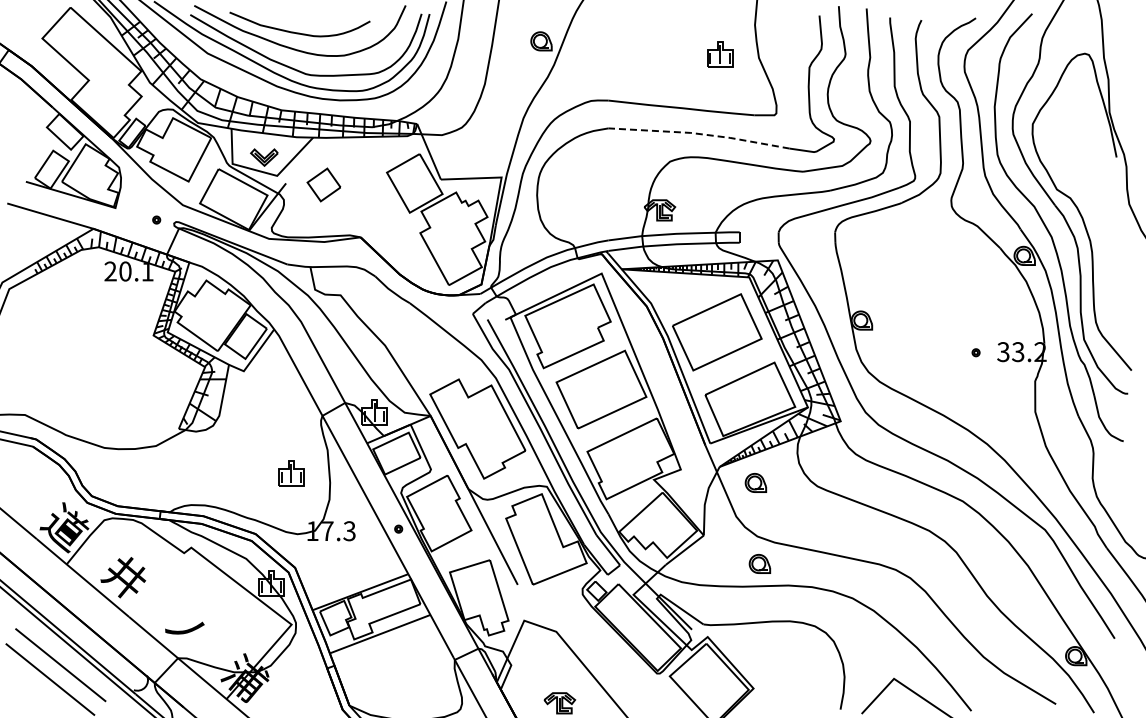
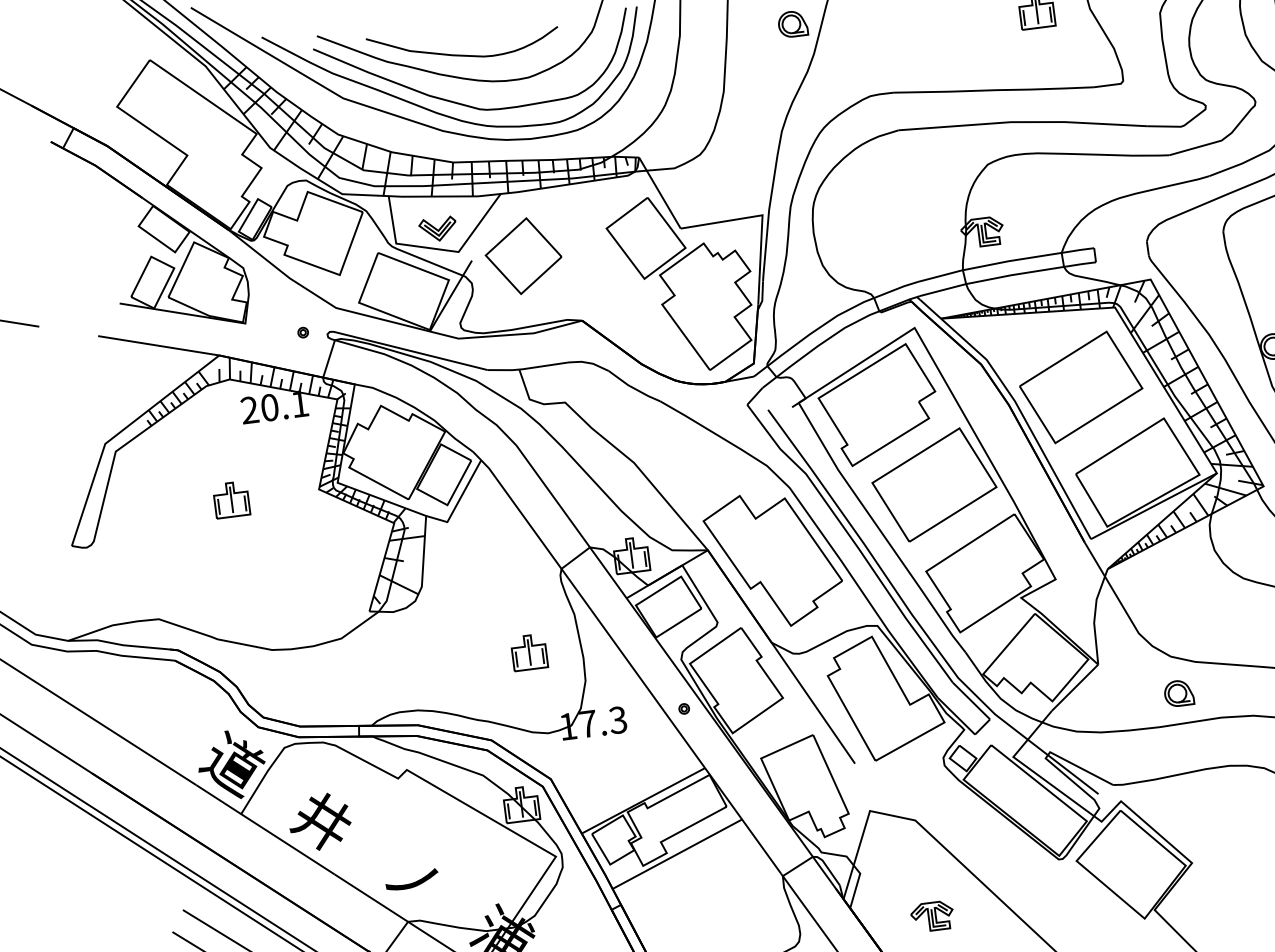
line: (699, 134) -> (1022, 122), dashed -> solid
part: (323, 184) -> (522, 255), size x1.67
part: (88, 334) -> (230, 499), added
part: (755, 482) -> (1158, 583), removed

